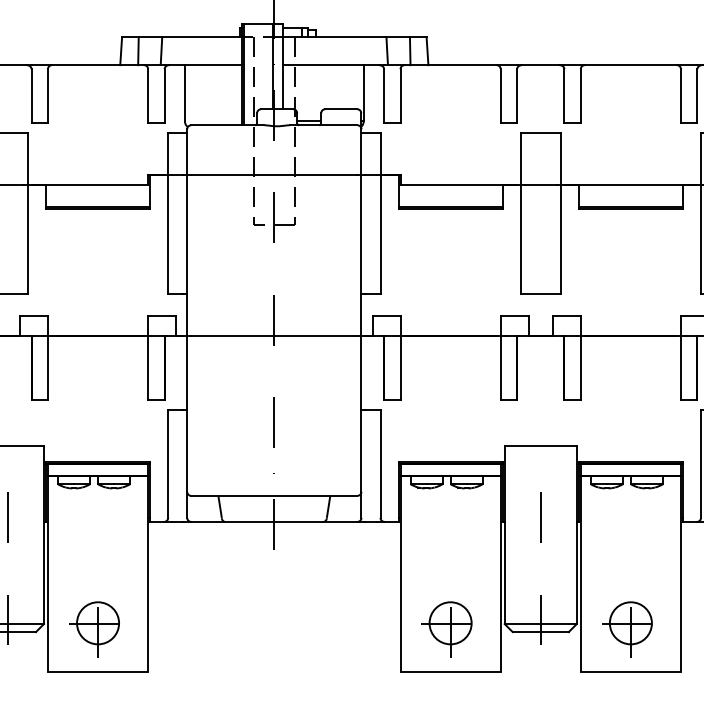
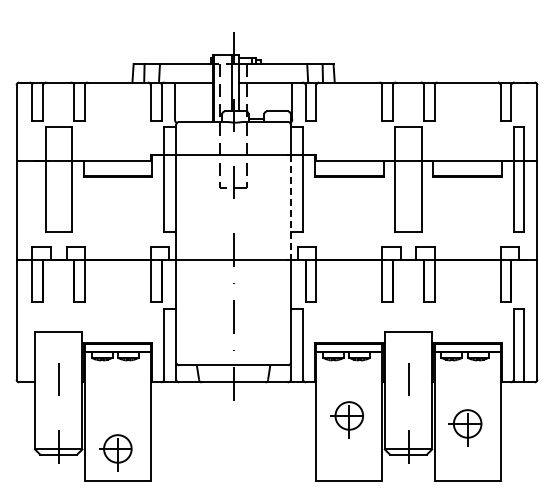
line: (361, 255) -> (290, 207), solid -> dashed
part: (446, 628) -> (346, 419), moved
part: (627, 628) -> (465, 427), moved

